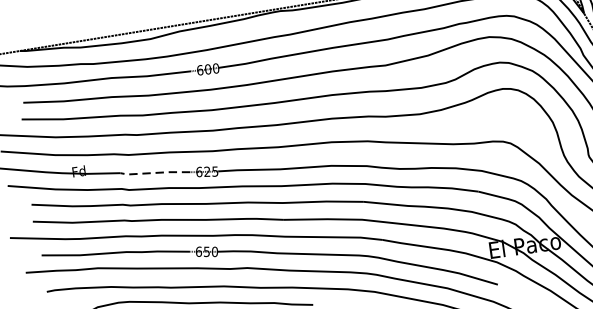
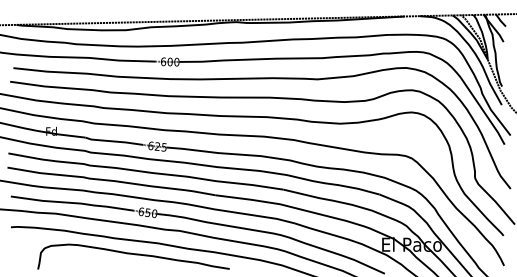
line: (155, 172) -> (114, 141), dashed -> solid

